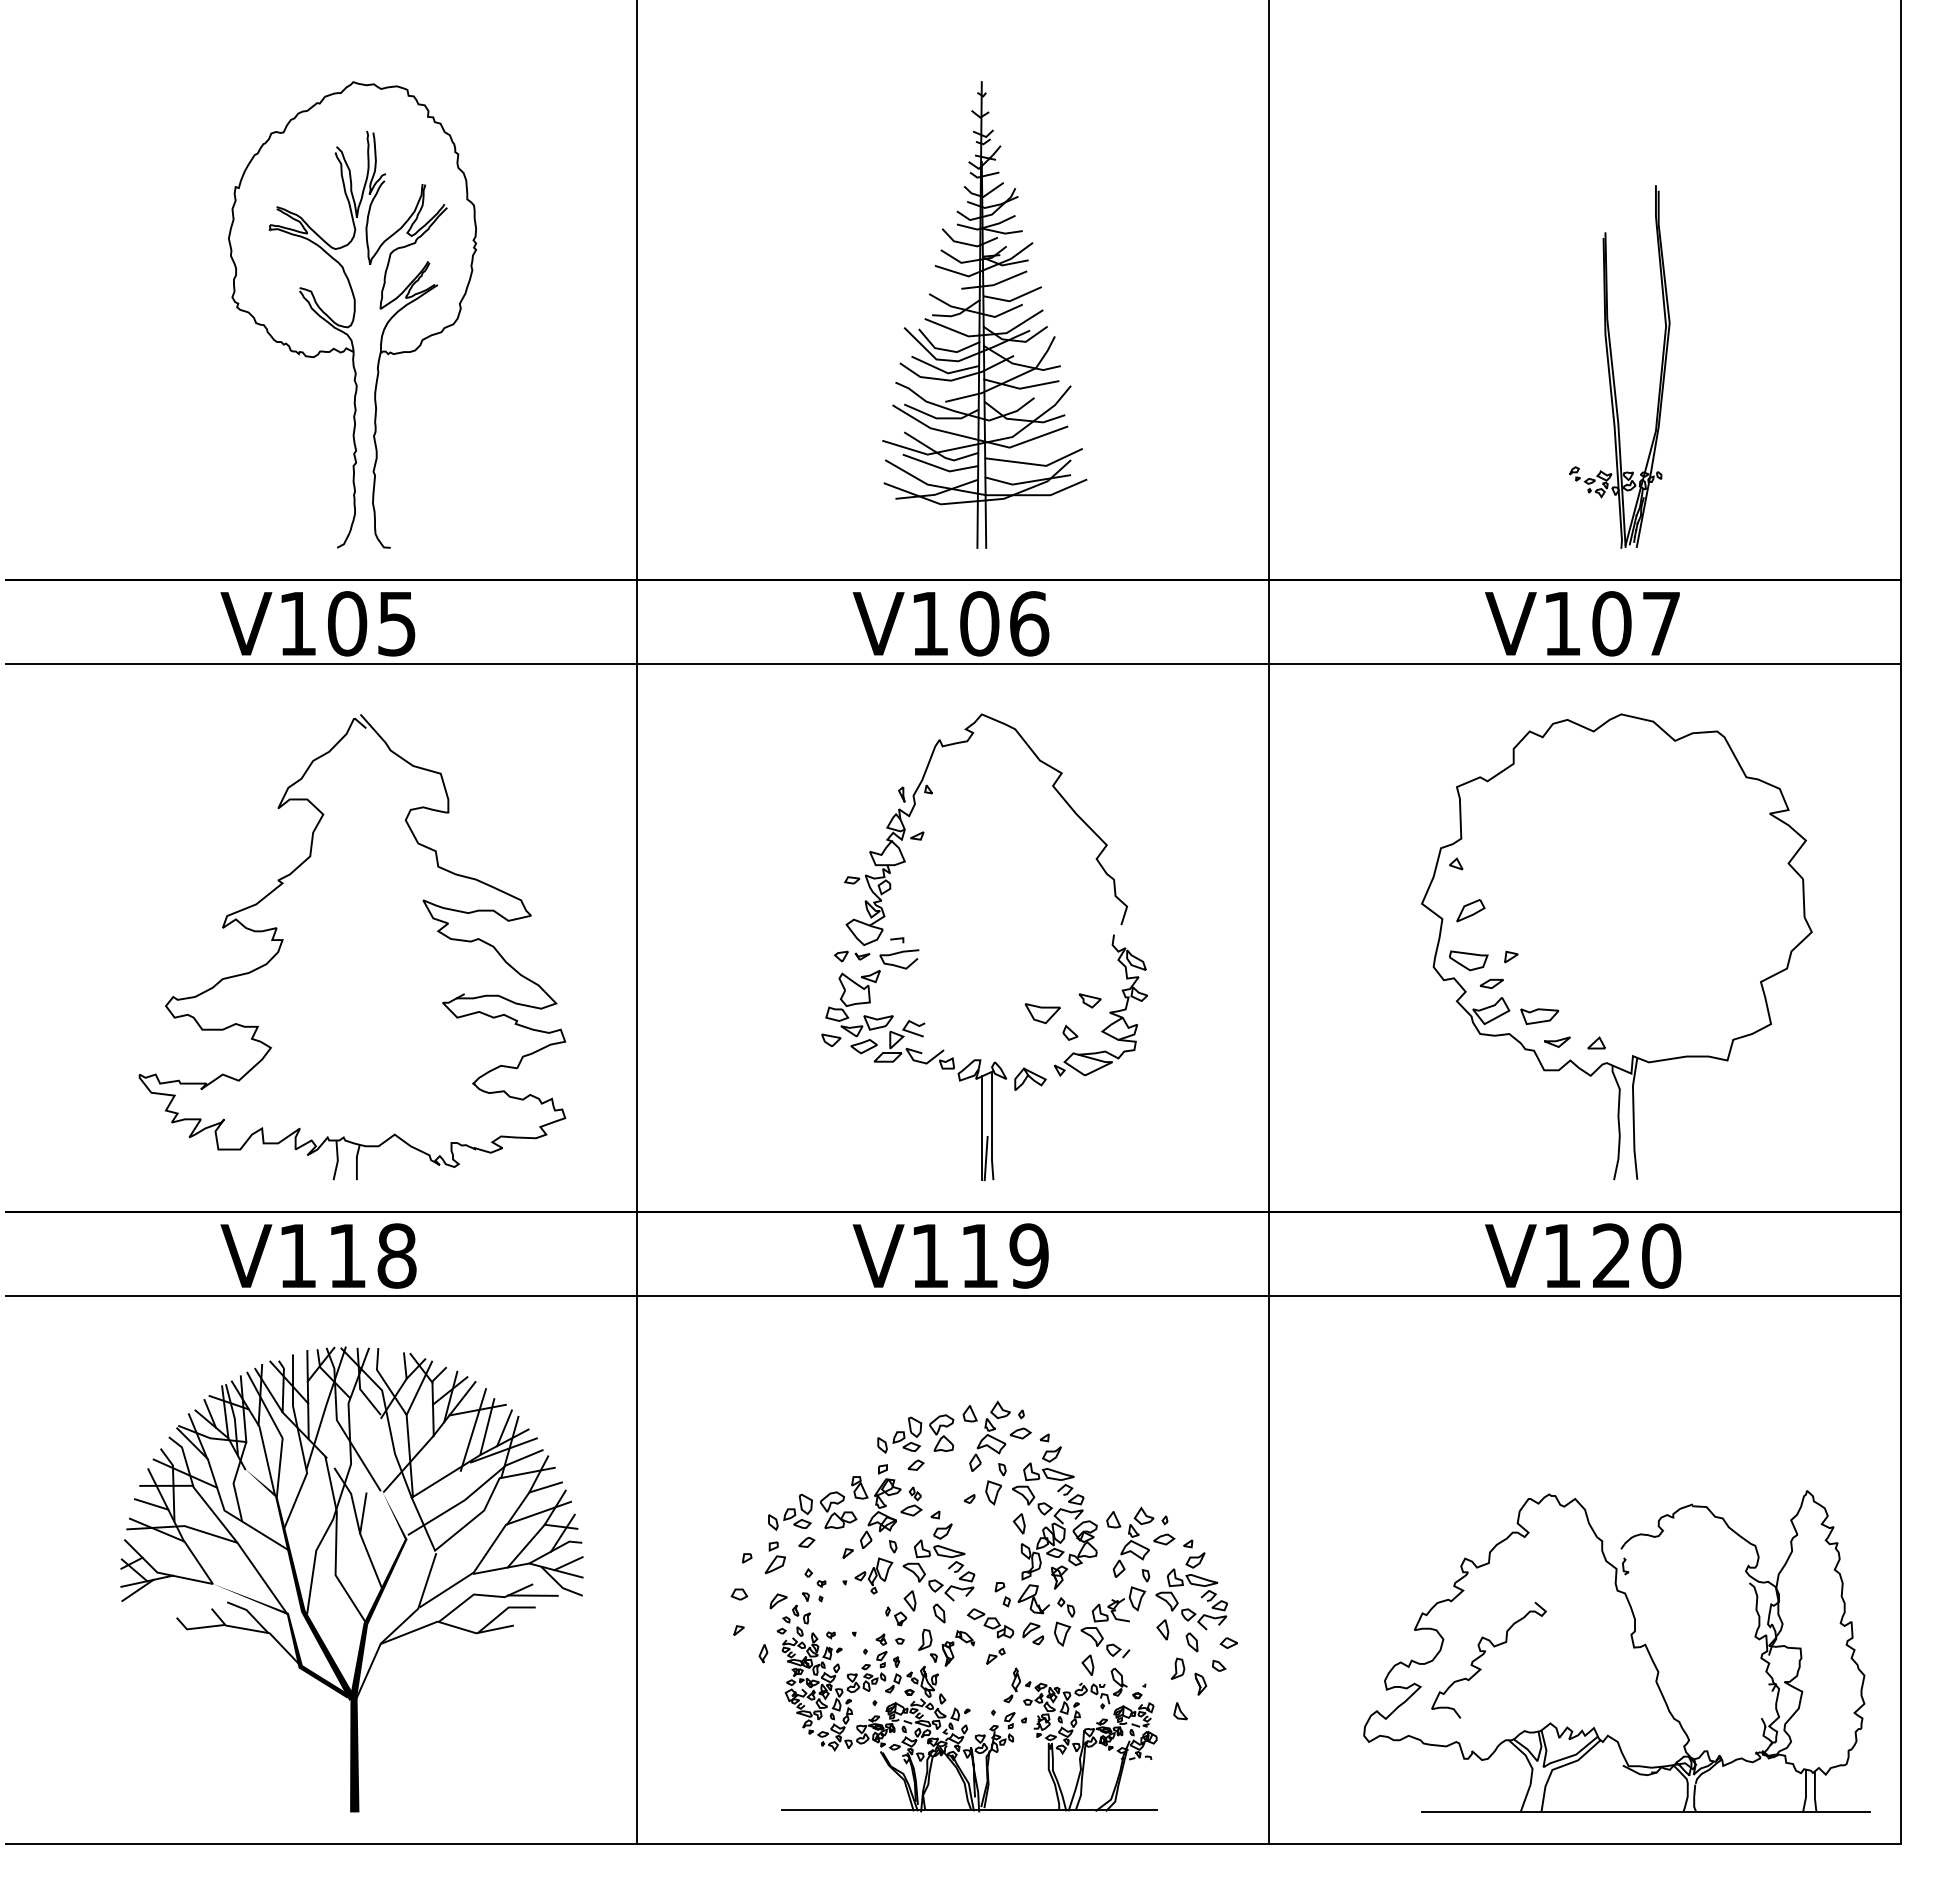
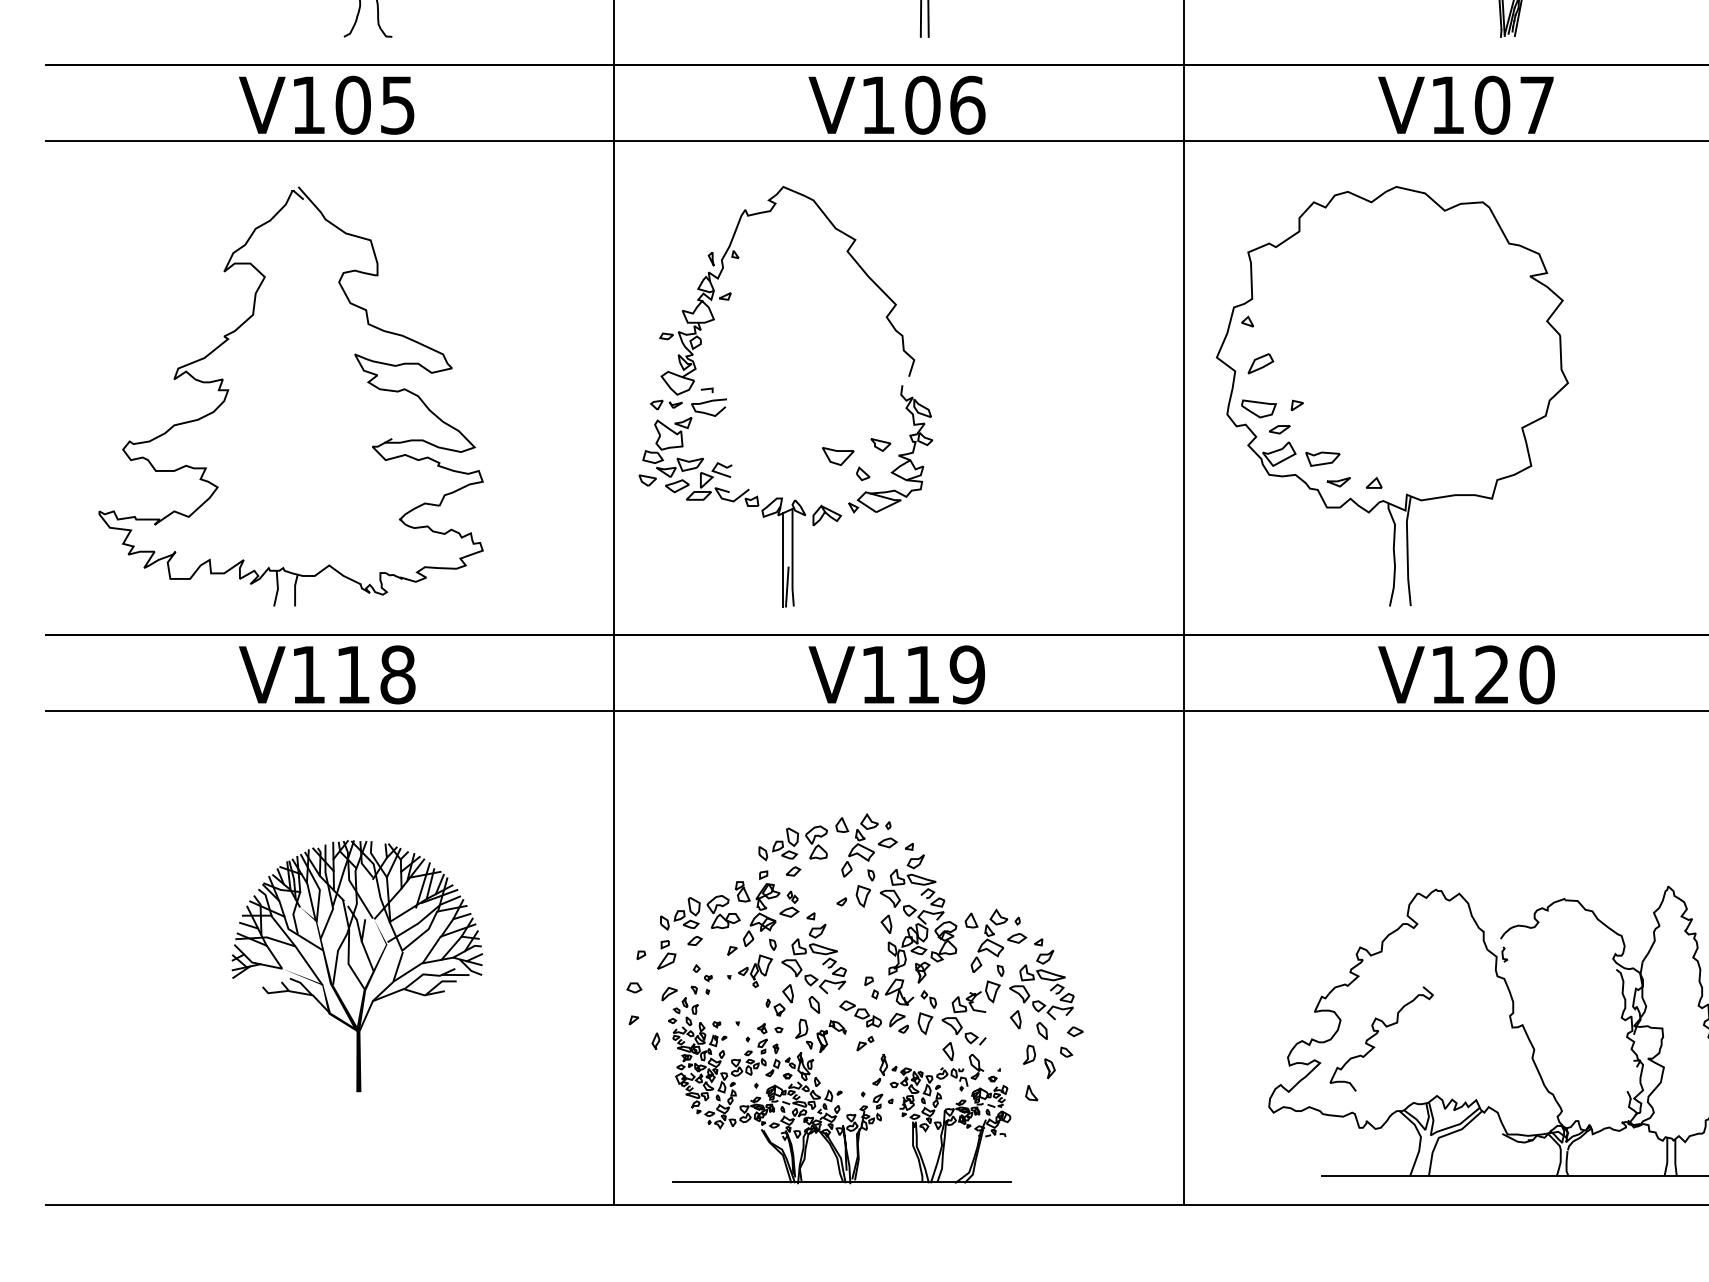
part: (283, 940) -> (229, 390), moved
part: (1616, 946) -> (1392, 396), moved
part: (919, 949) -> (727, 398), moved
part: (351, 1579) -> (356, 966), size x0.6
part: (983, 1606) -> (854, 998), moved

